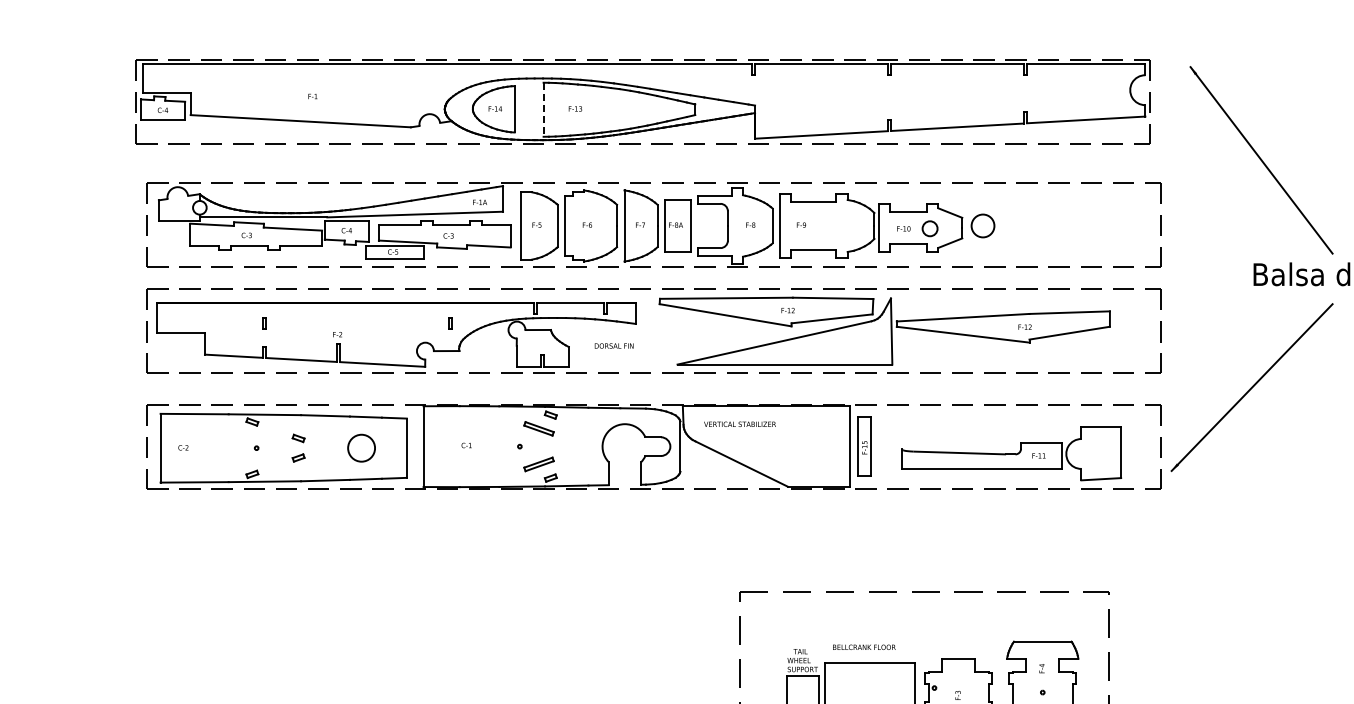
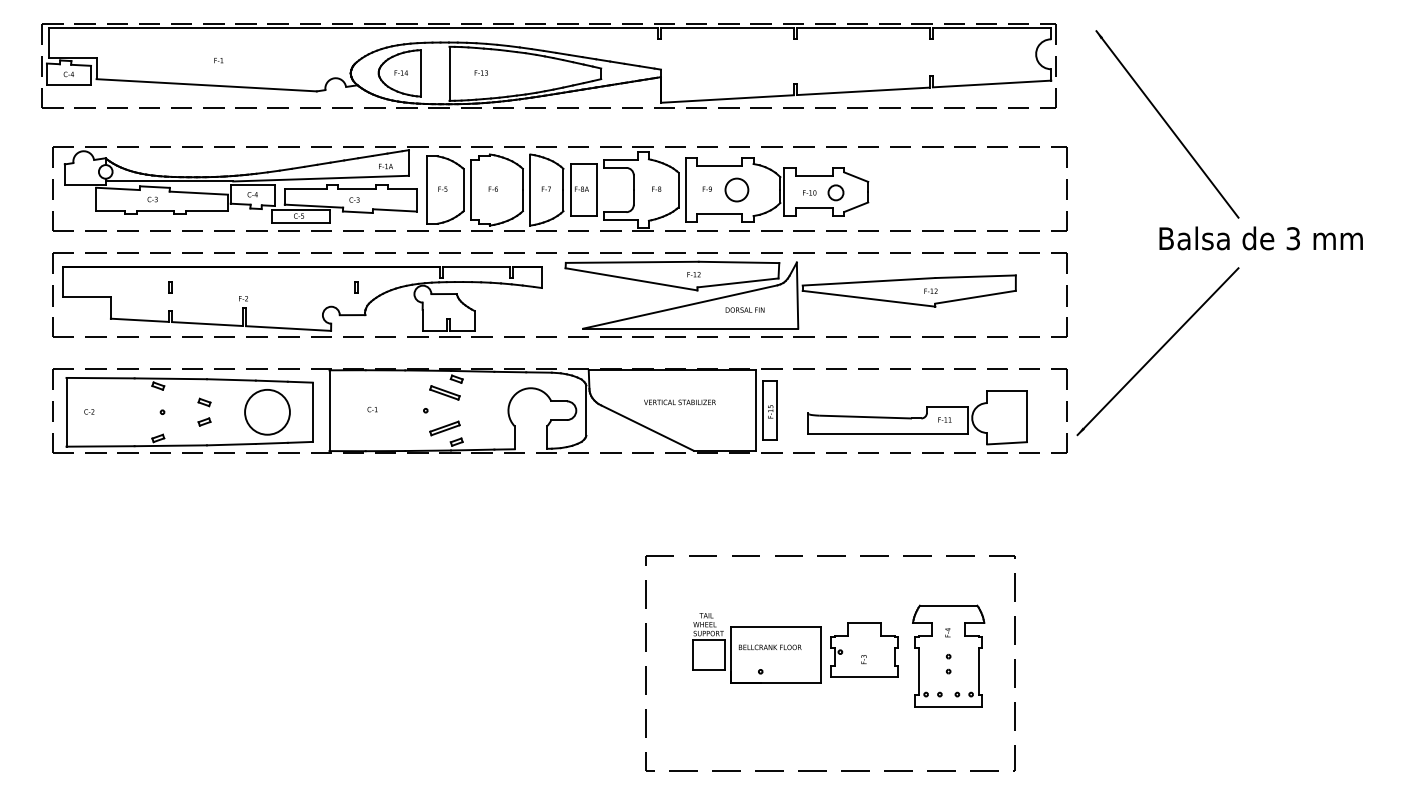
line: (543, 110) -> (449, 74), dashed -> solid
circle: (982, 225) -> (736, 189), moved
text: (613, 345) -> (744, 309), moved
text: (739, 424) -> (679, 402), moved
circle: (361, 447) -> (267, 411), size x1.67
text: (864, 647) -> (770, 647), moved

